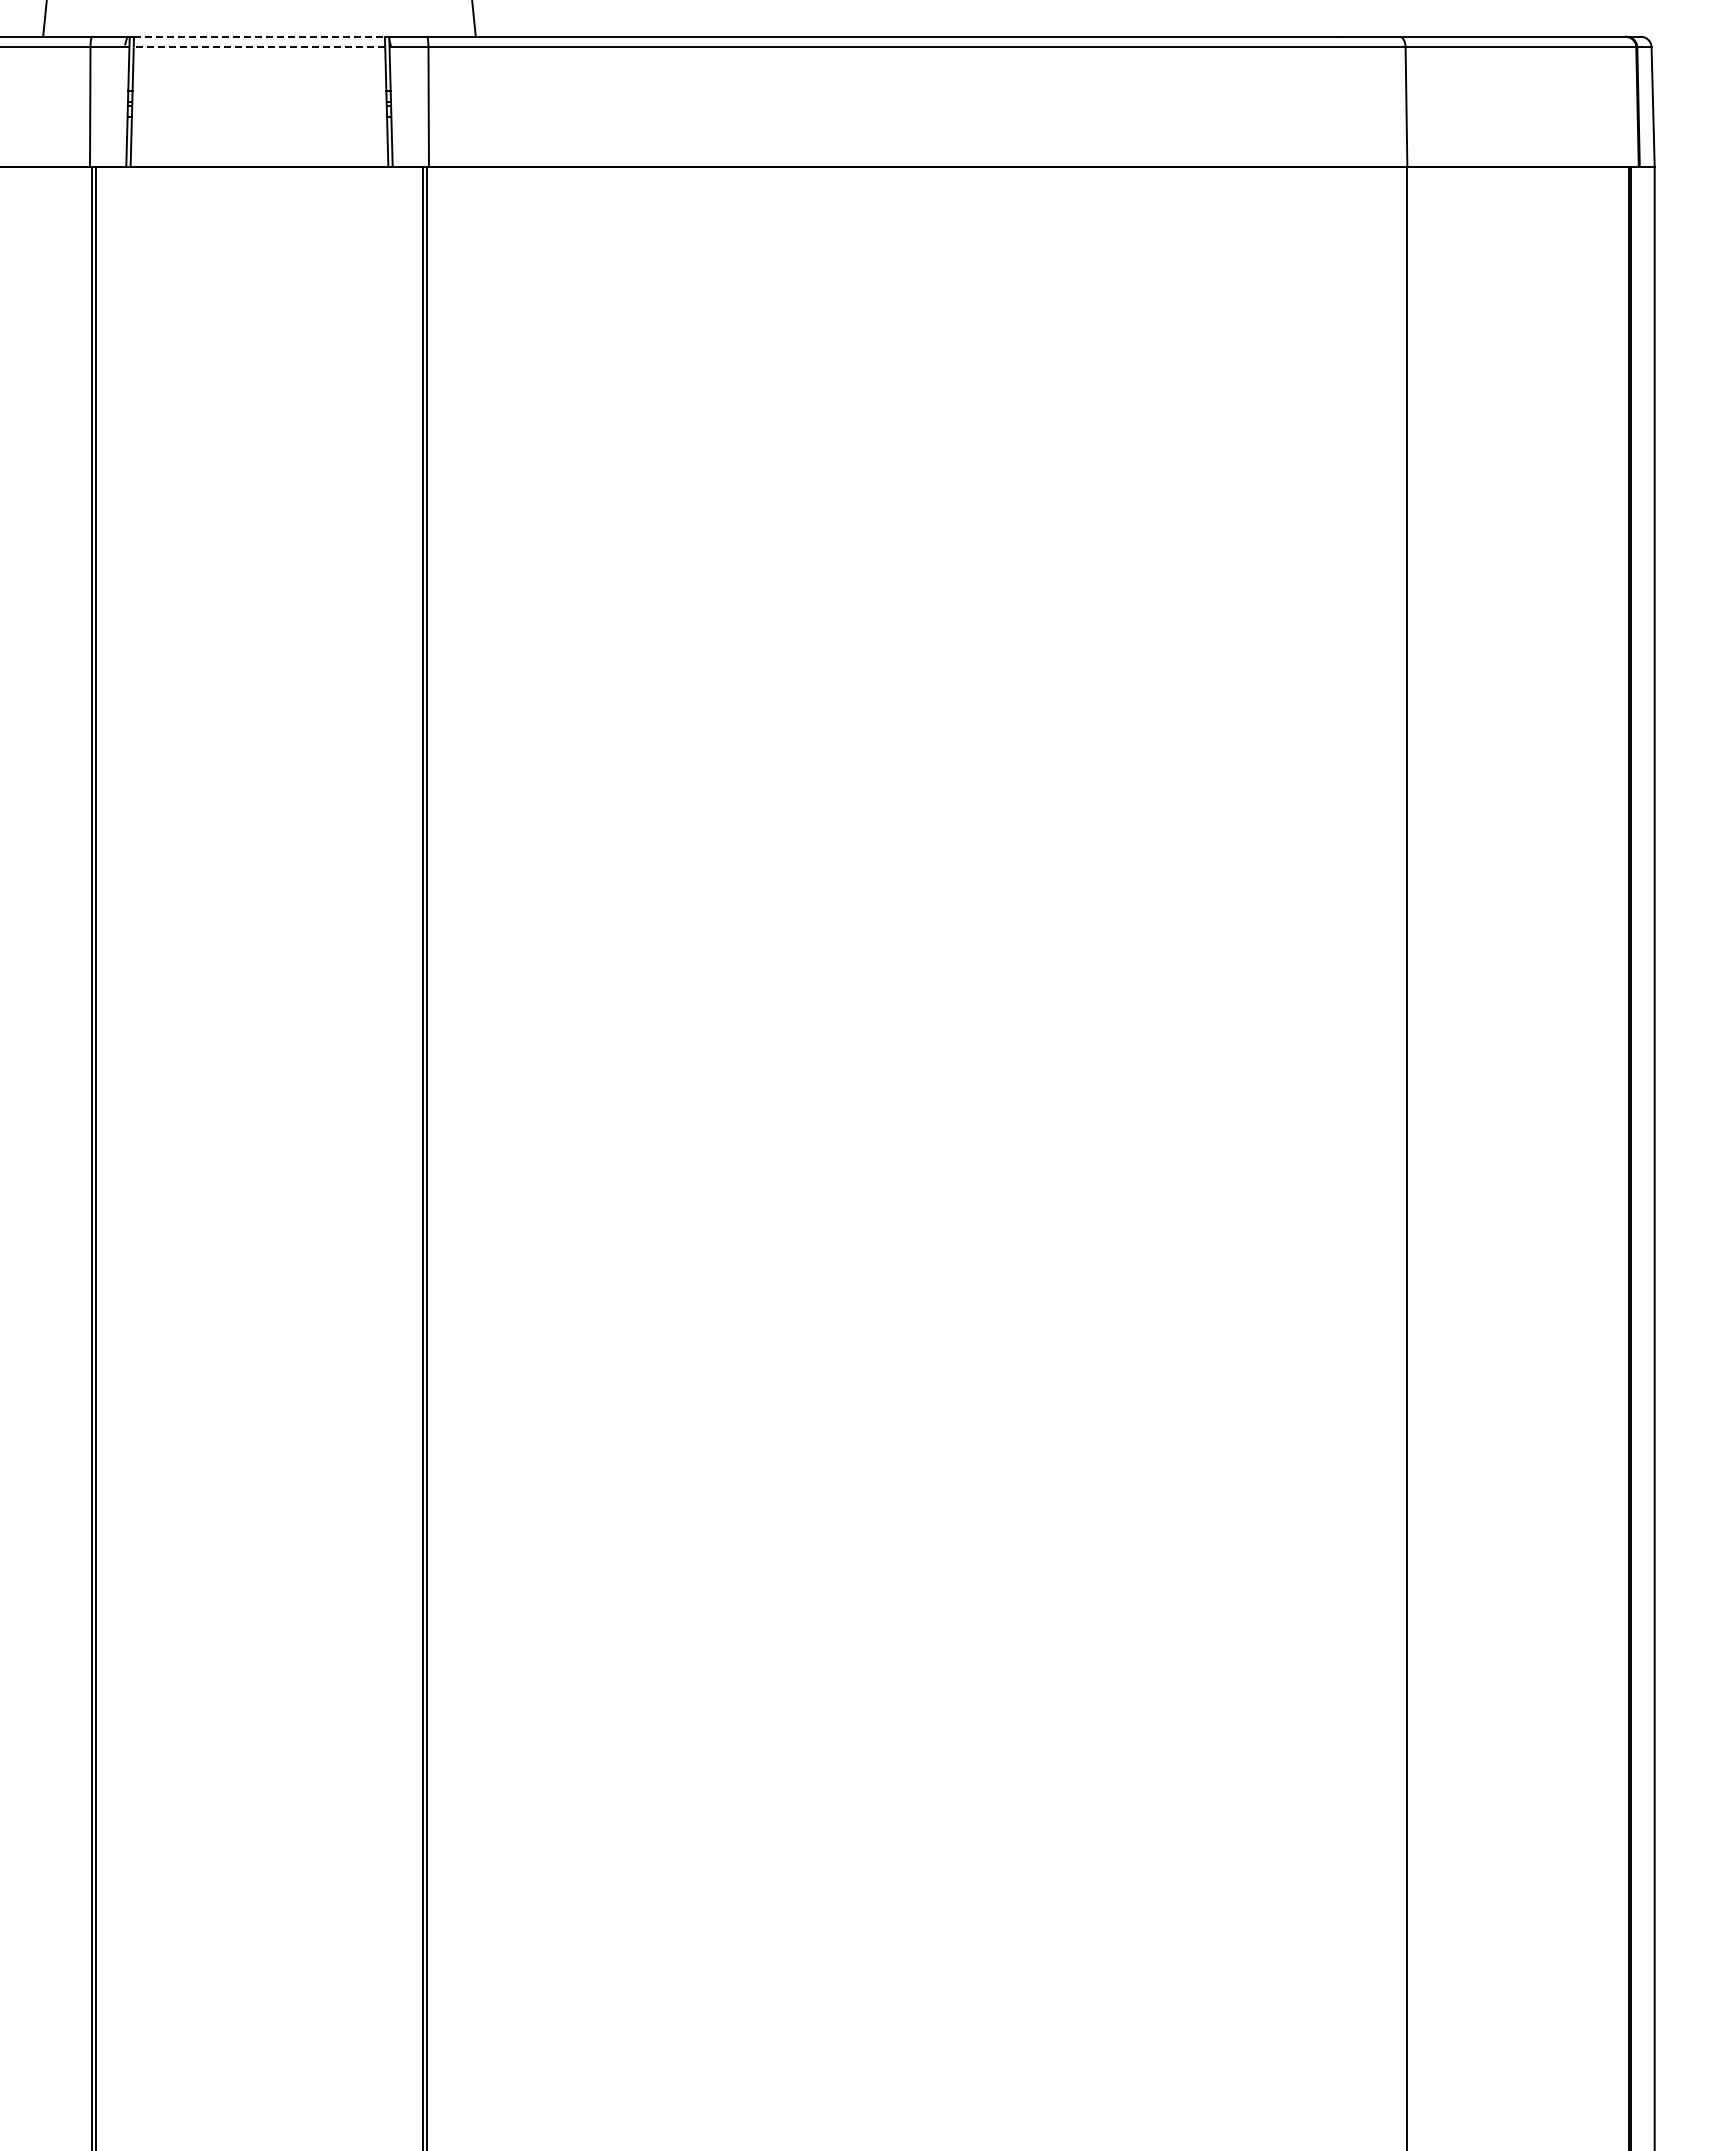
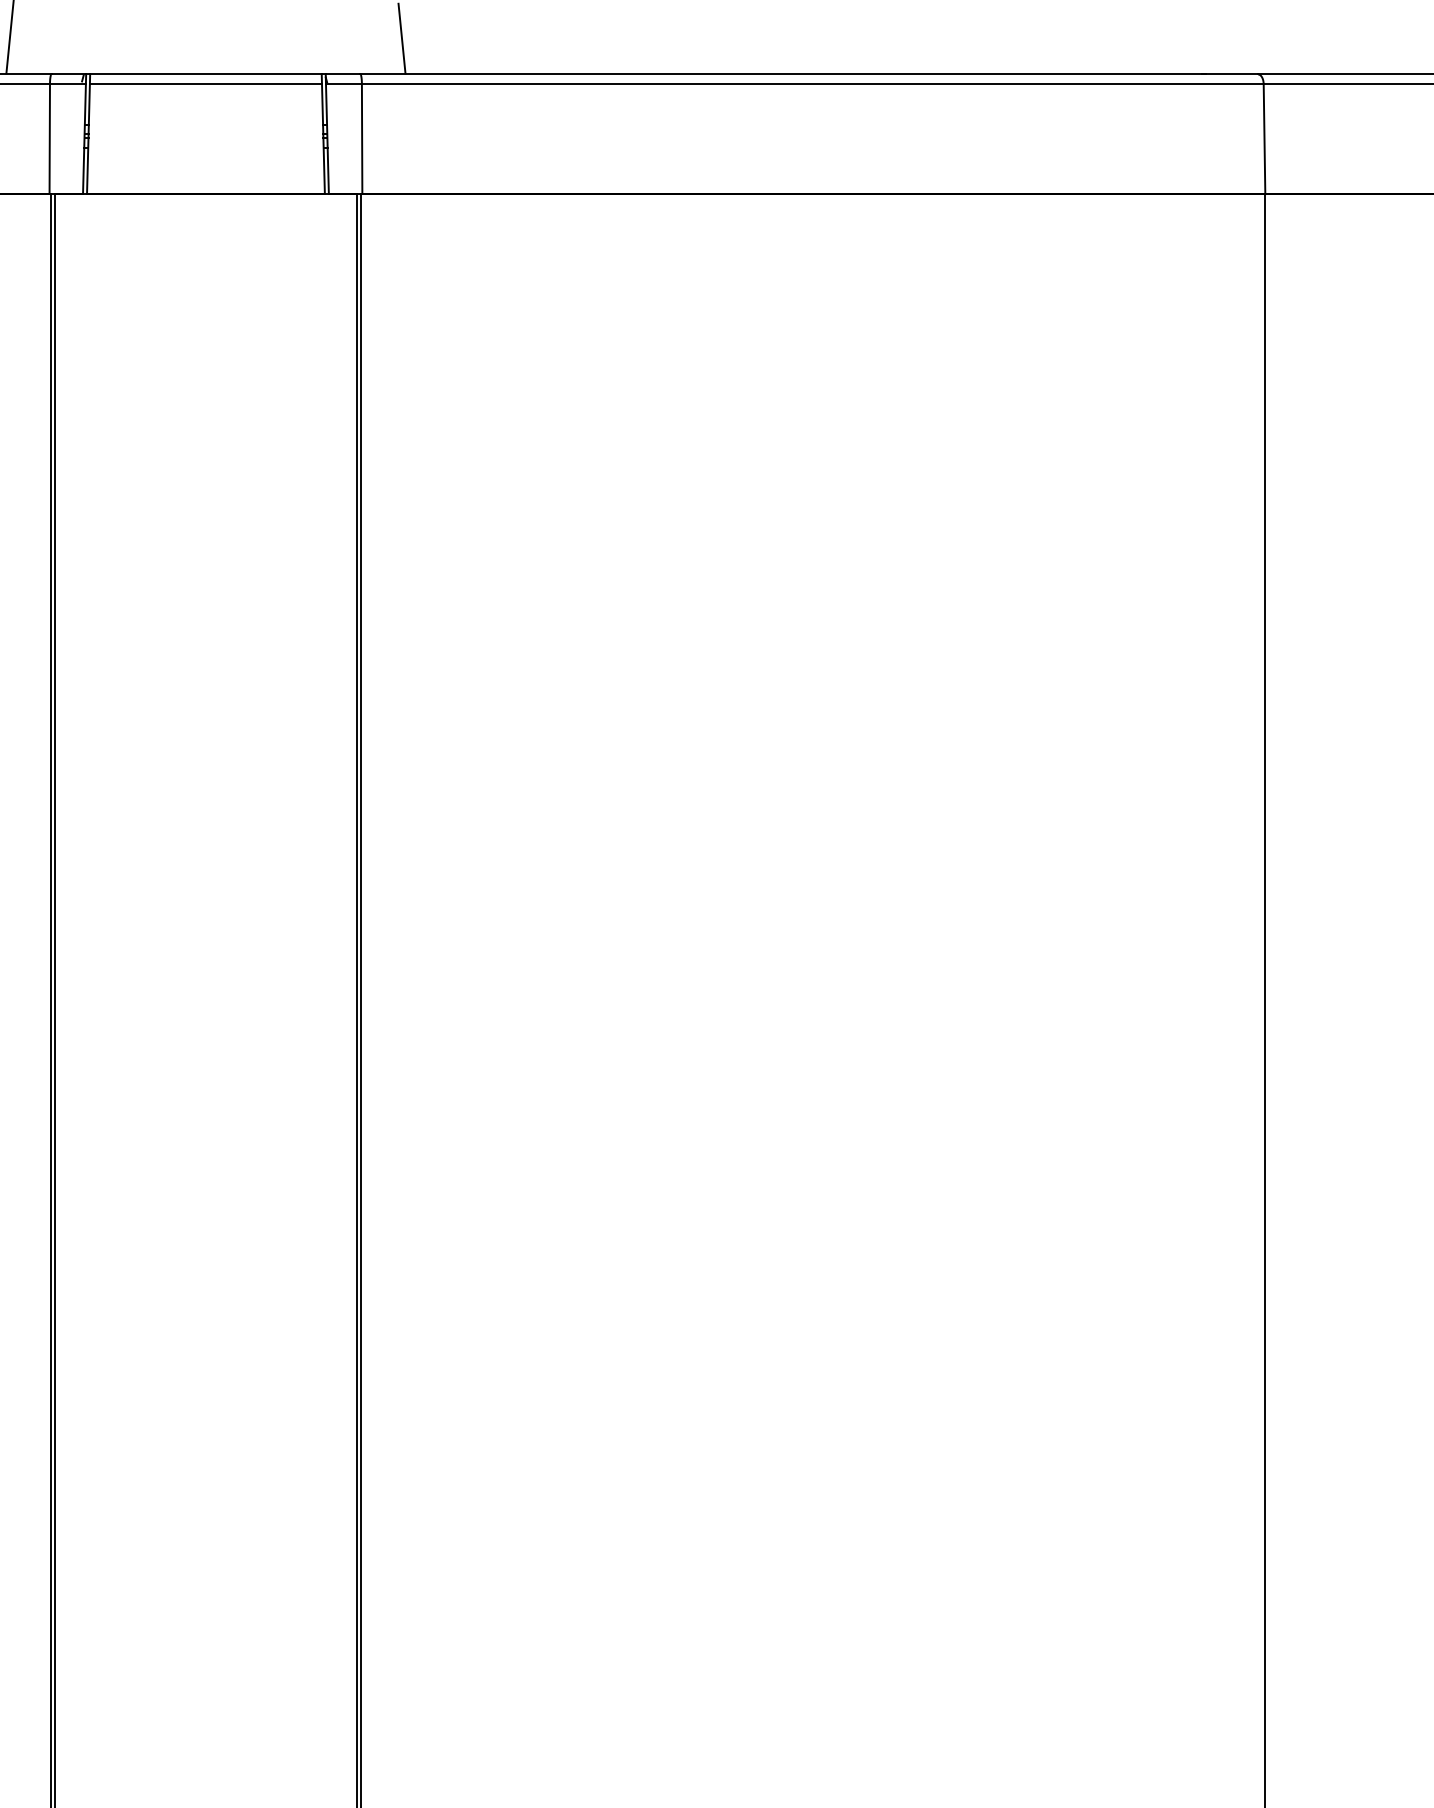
line: (259, 36) -> (205, 74), dashed -> solid
line: (259, 47) -> (205, 84), dashed -> solid

